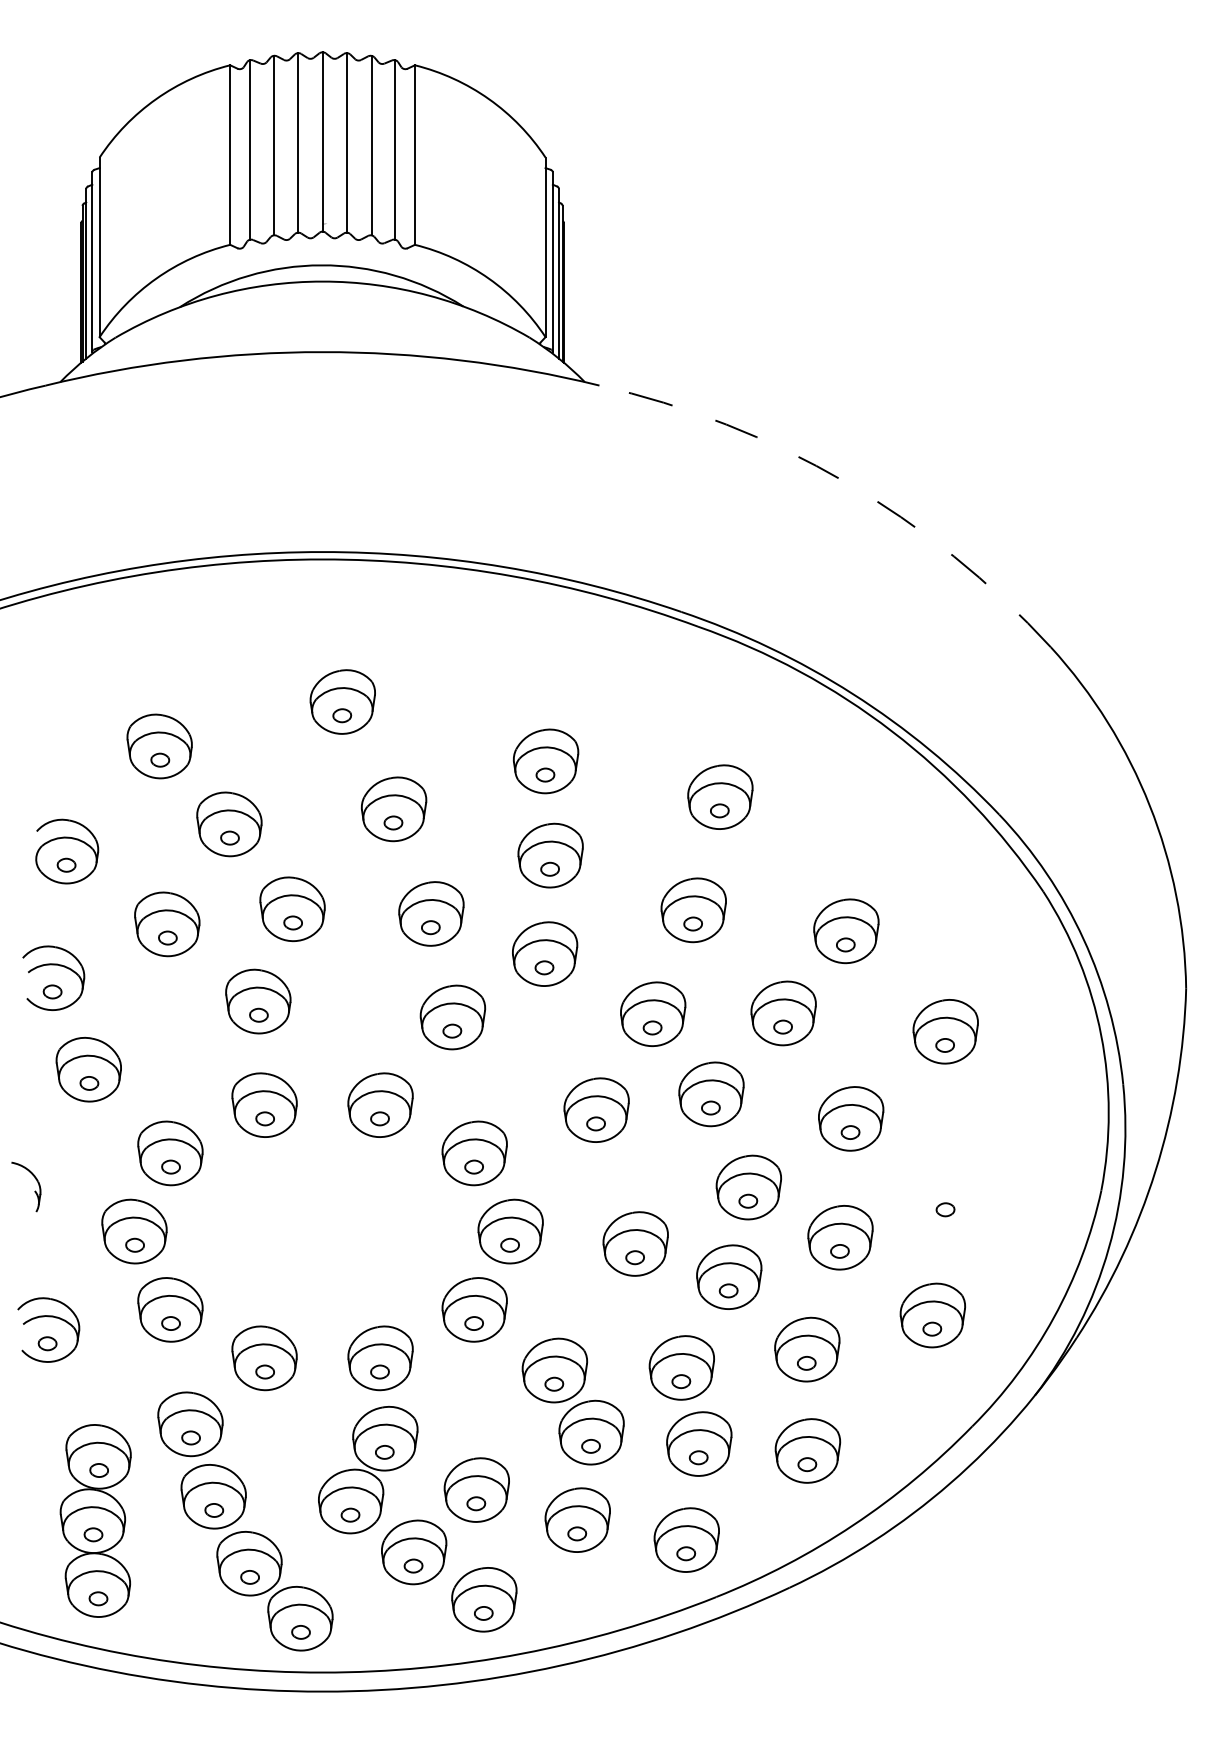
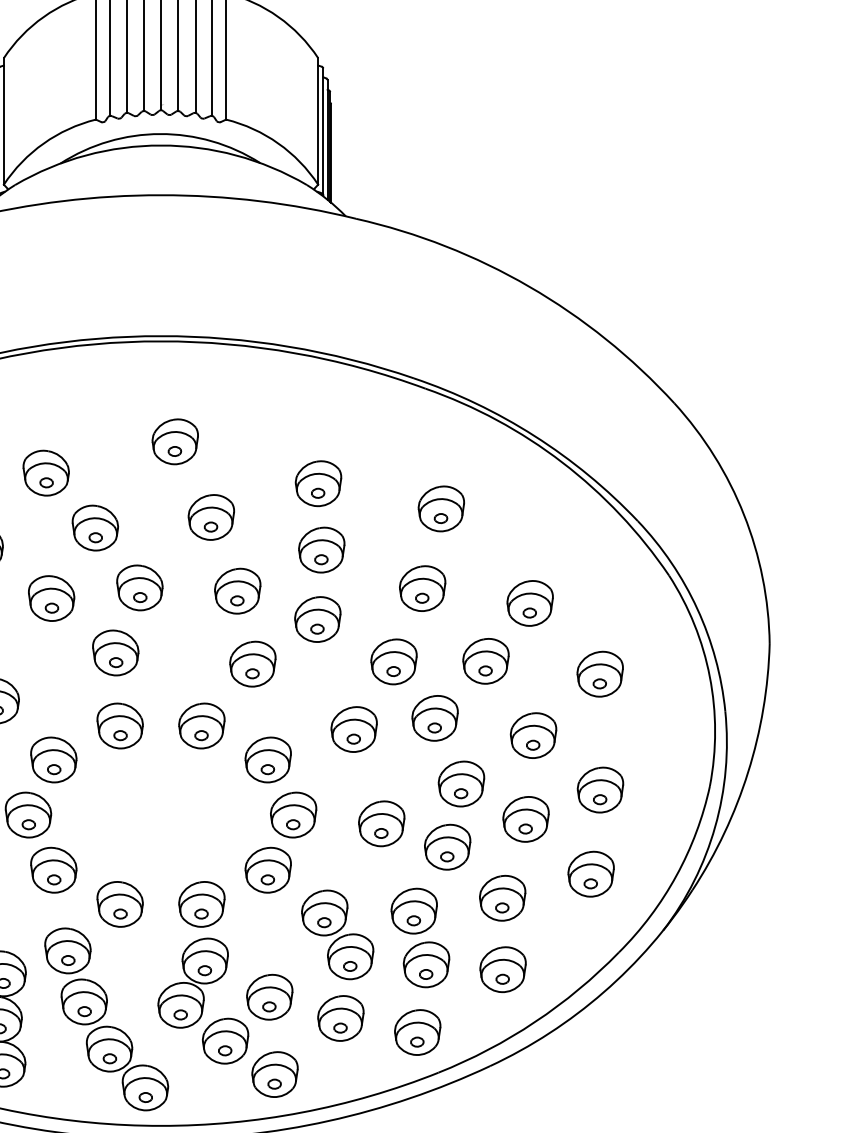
arc: (845, 481) -> (529, 286), dashed -> solid
part: (946, 1195) -> (600, 789), added

